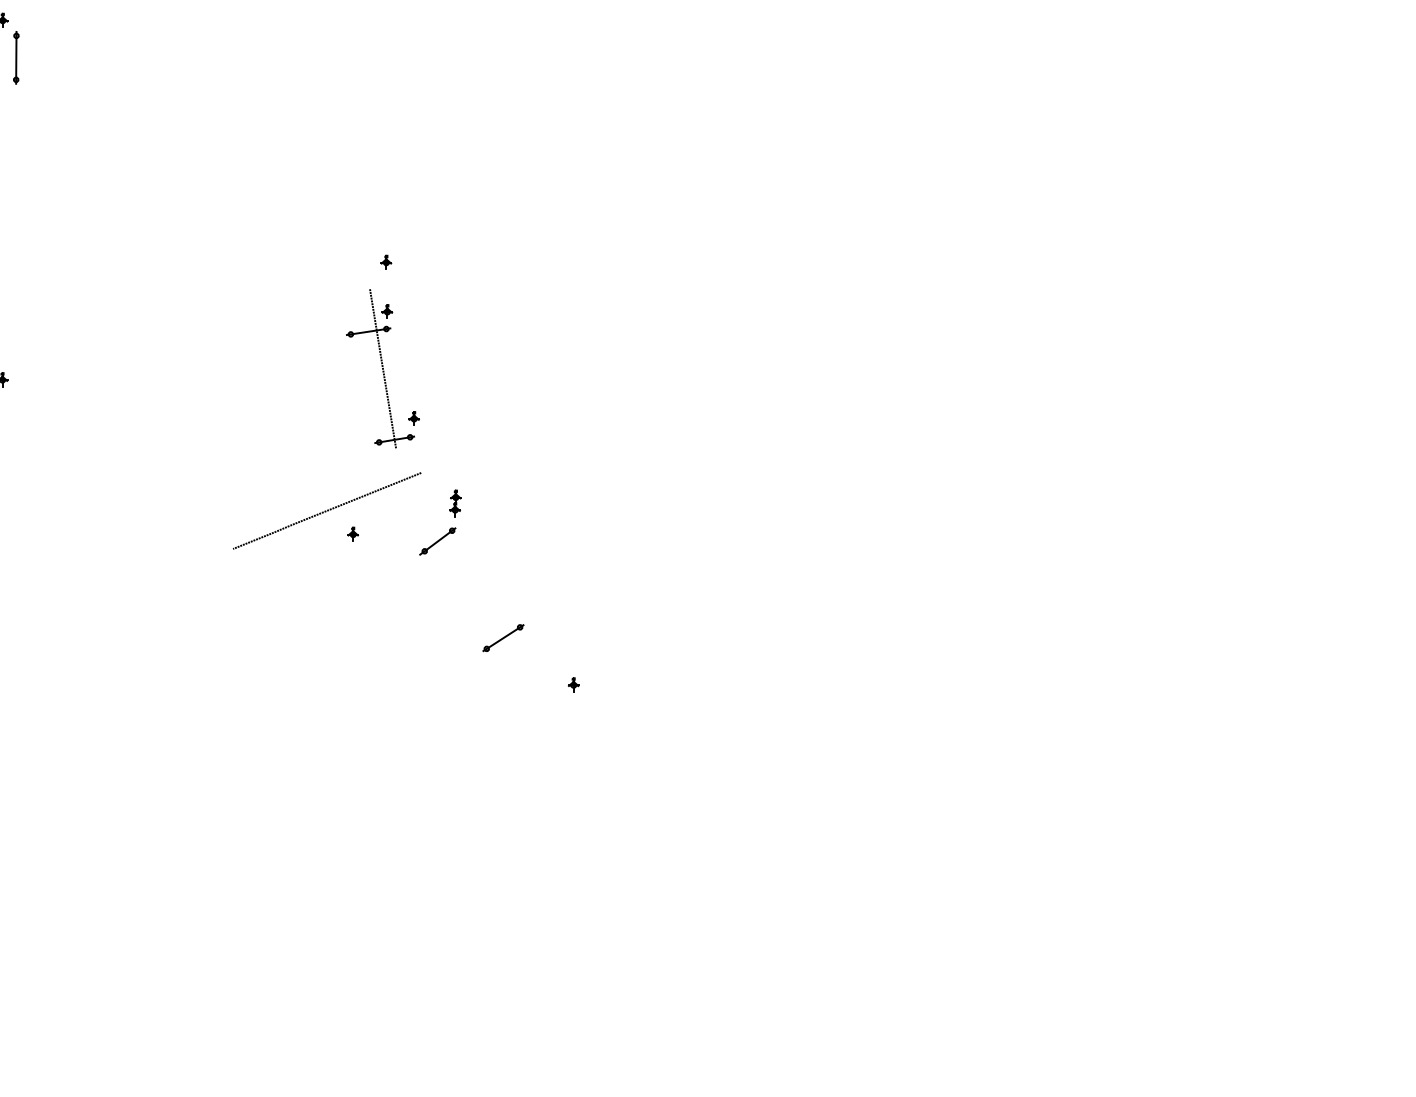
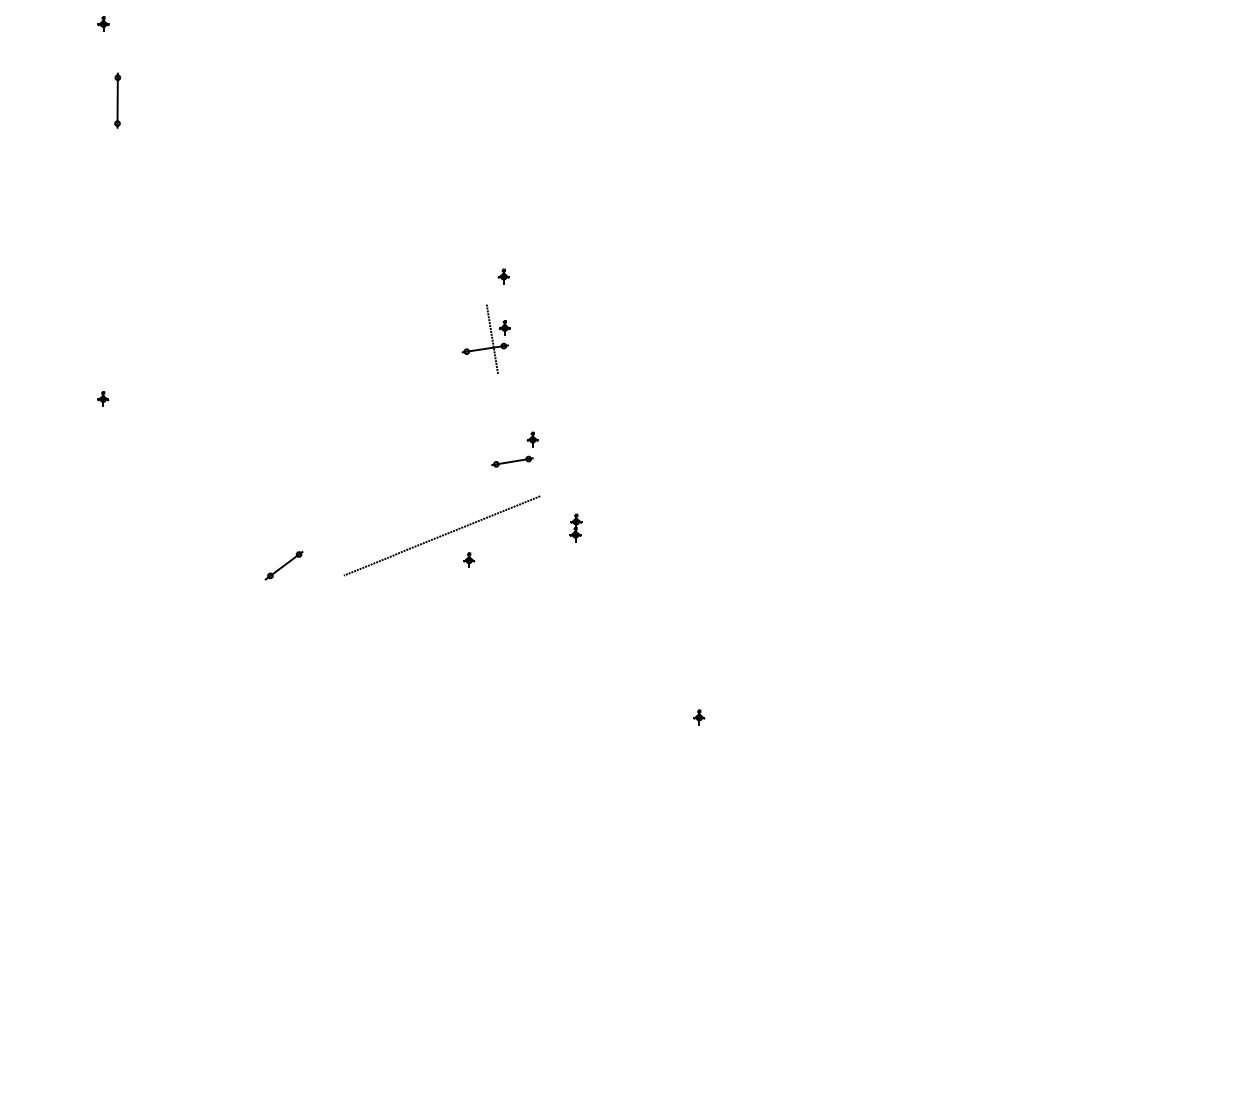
part: (16, 57) -> (117, 100), moved
line: (388, 402) -> (506, 422), removed
part: (437, 541) -> (283, 565), moved
part: (503, 638) -> (626, 669), removed

